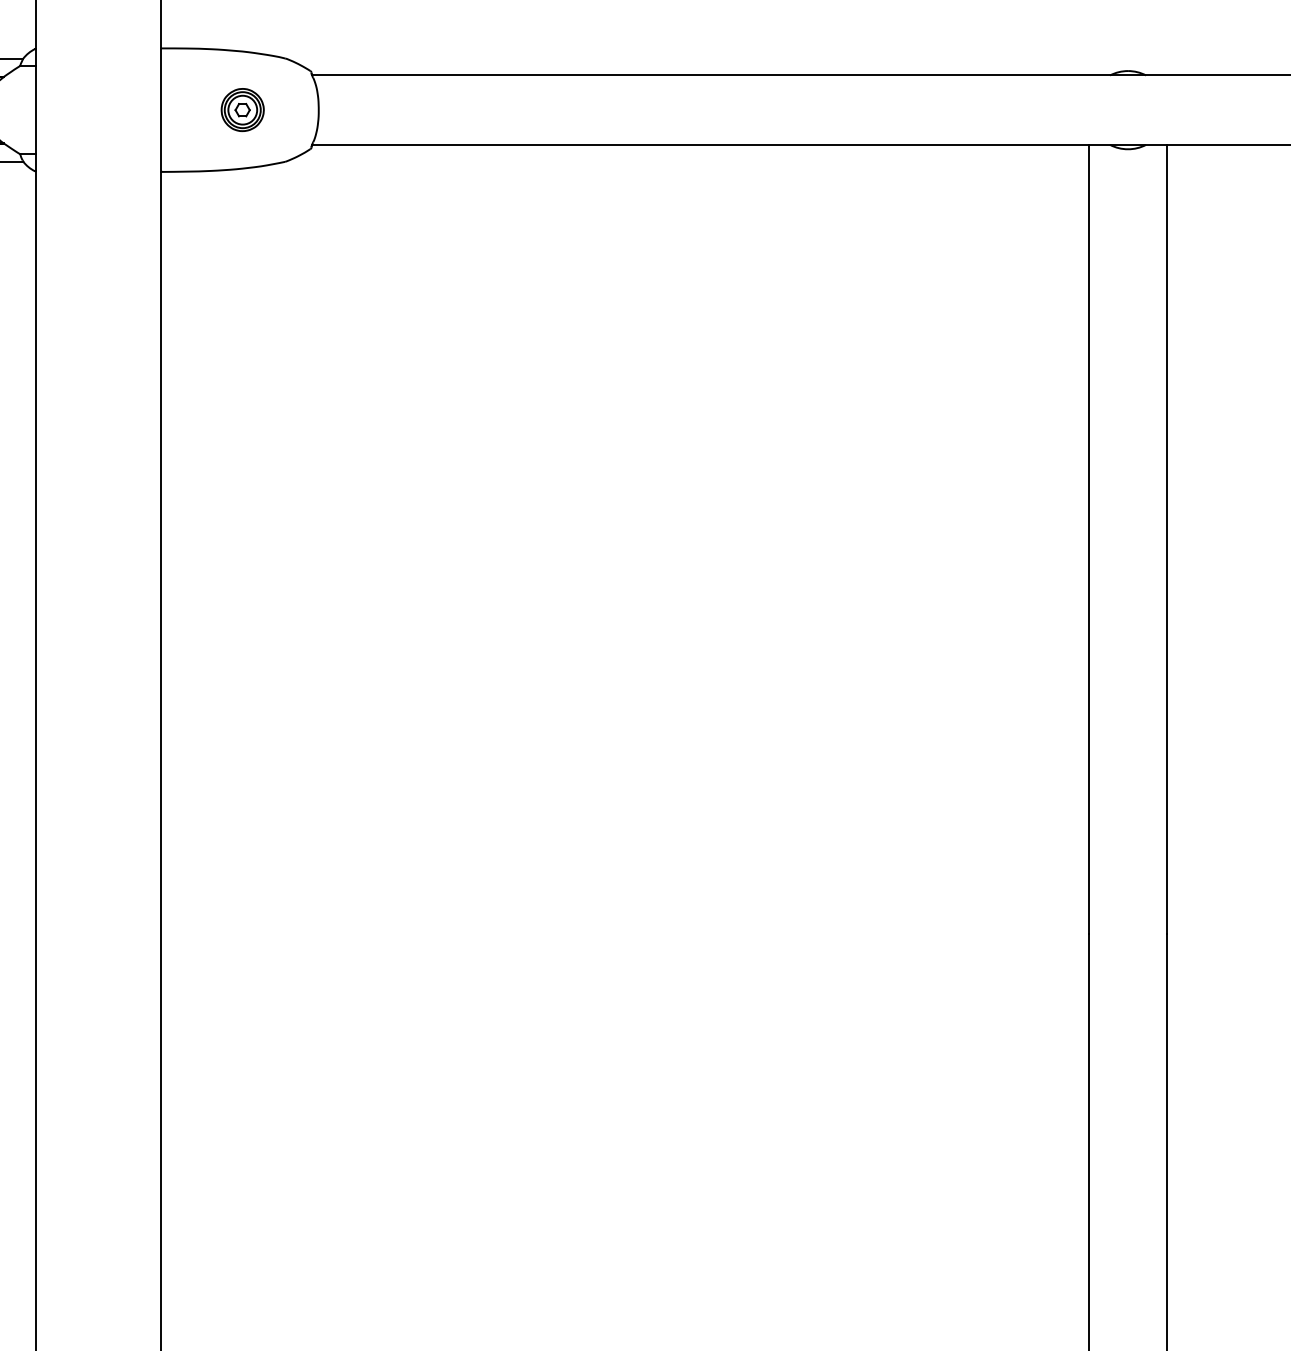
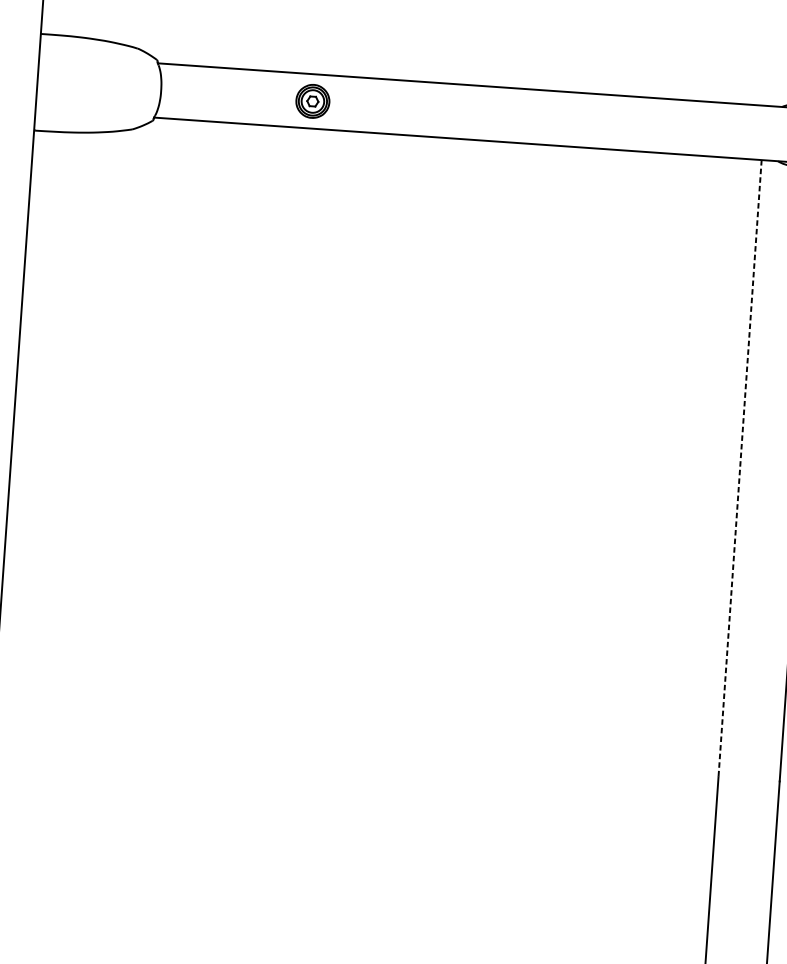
part: (242, 109) -> (312, 100), moved
line: (1088, 539) -> (739, 468), solid -> dashed

